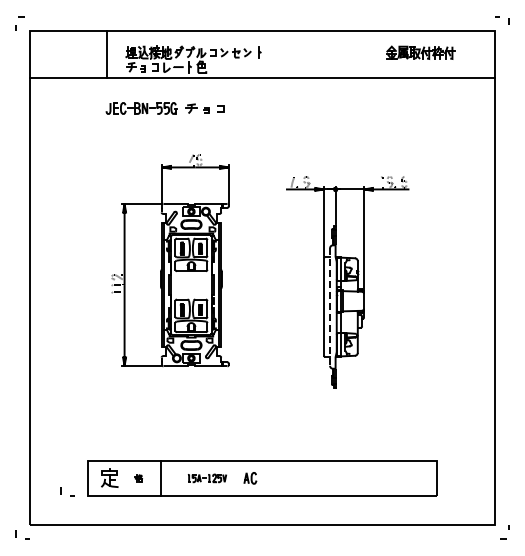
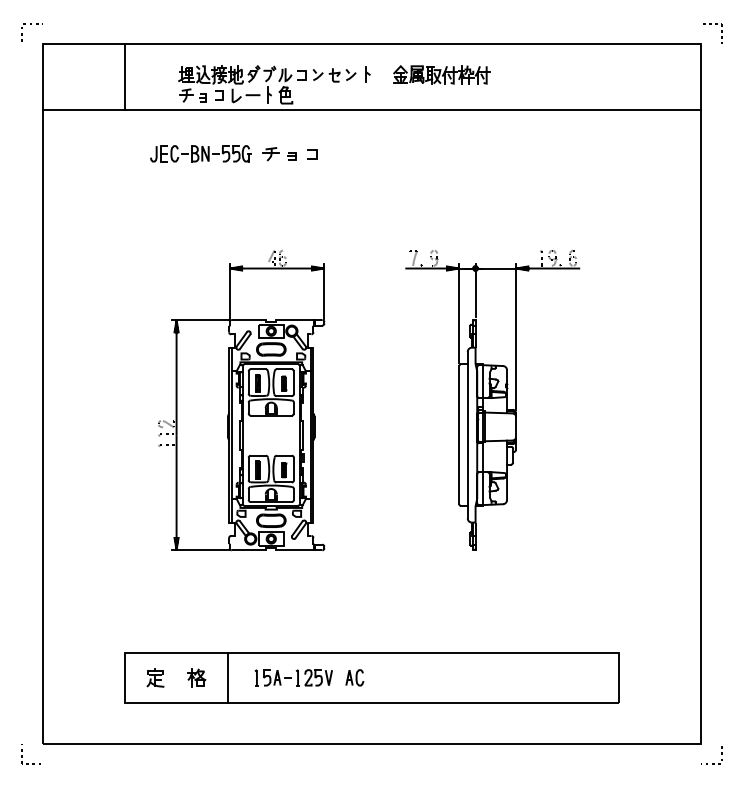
part: (420, 52) -> (441, 74), moved
line: (107, 54) -> (125, 77), moved
part: (170, 260) -> (241, 400), moved
line: (330, 307) -> (468, 435), dashed -> solid
part: (109, 478) -> (155, 678), size x0.71
part: (138, 478) -> (196, 678), size x1.67
part: (207, 478) -> (294, 678), size x1.43
line: (70, 495) -> (99, 702), removed

